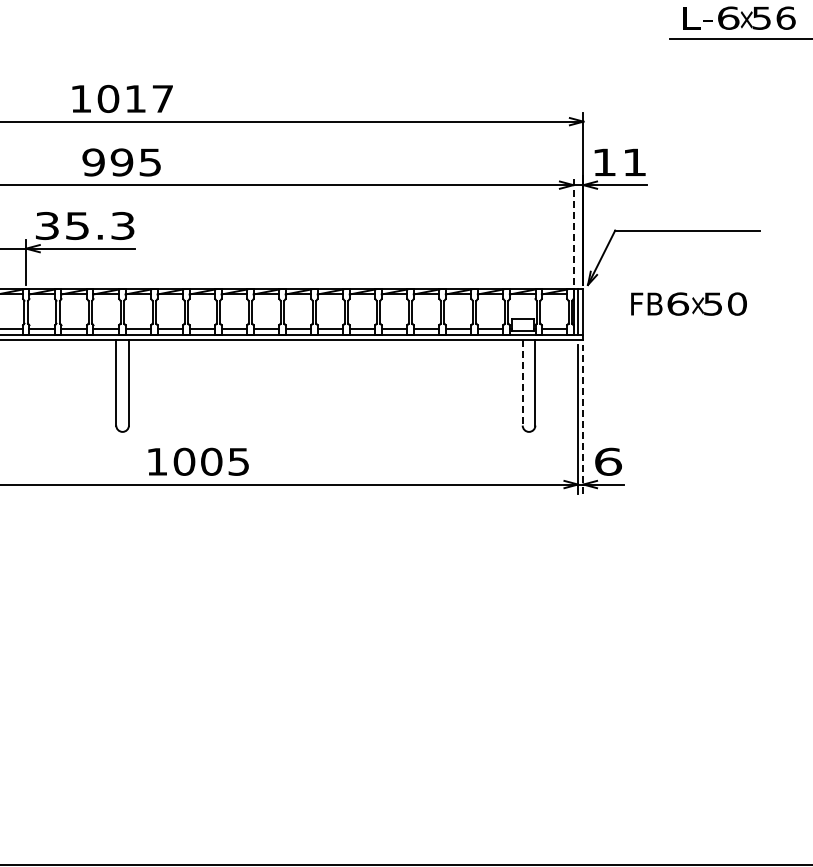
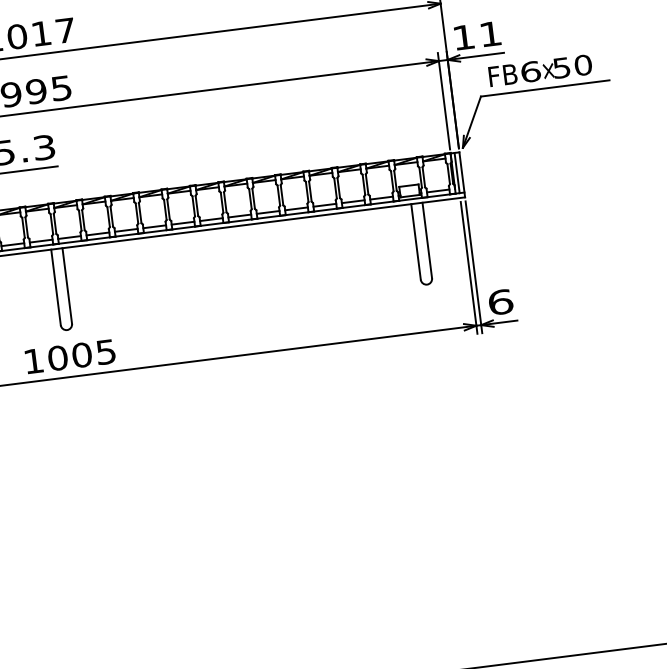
line: (573, 230) -> (443, 101), dashed -> solid
text: (688, 303) -> (539, 70), moved
line: (522, 382) -> (415, 241), dashed -> solid
line: (583, 418) -> (473, 266), dashed -> solid
text: (198, 461) -> (70, 356), moved

